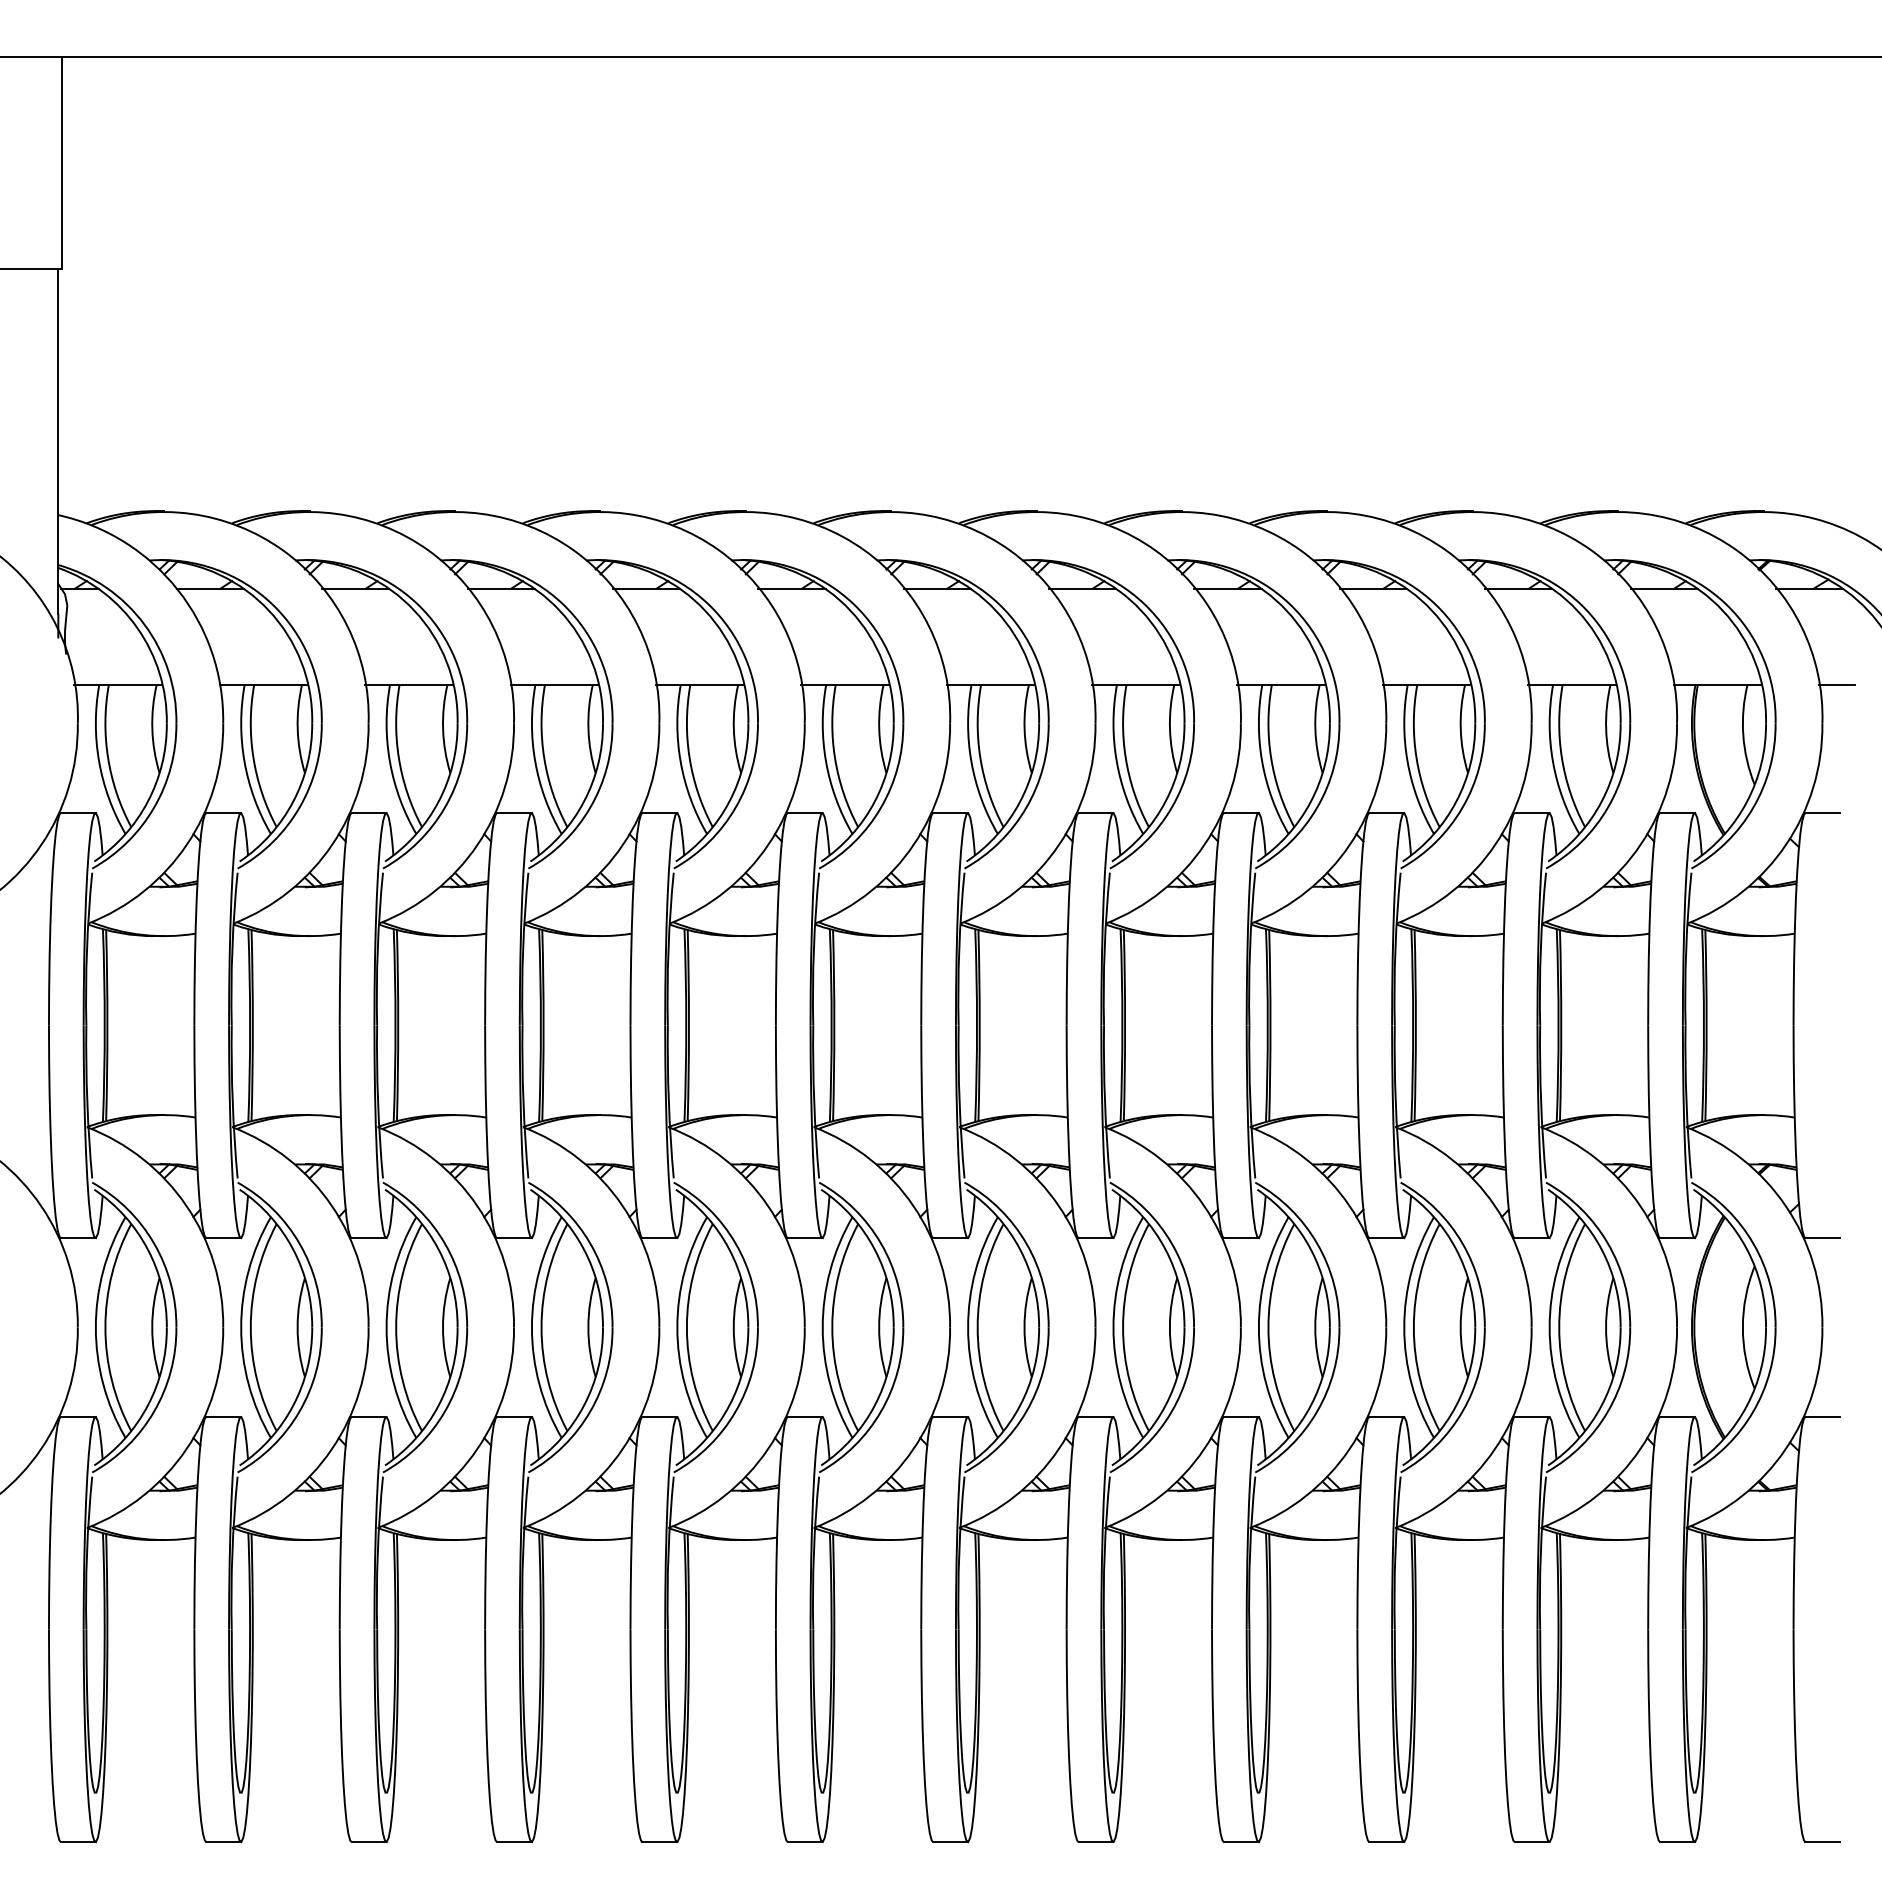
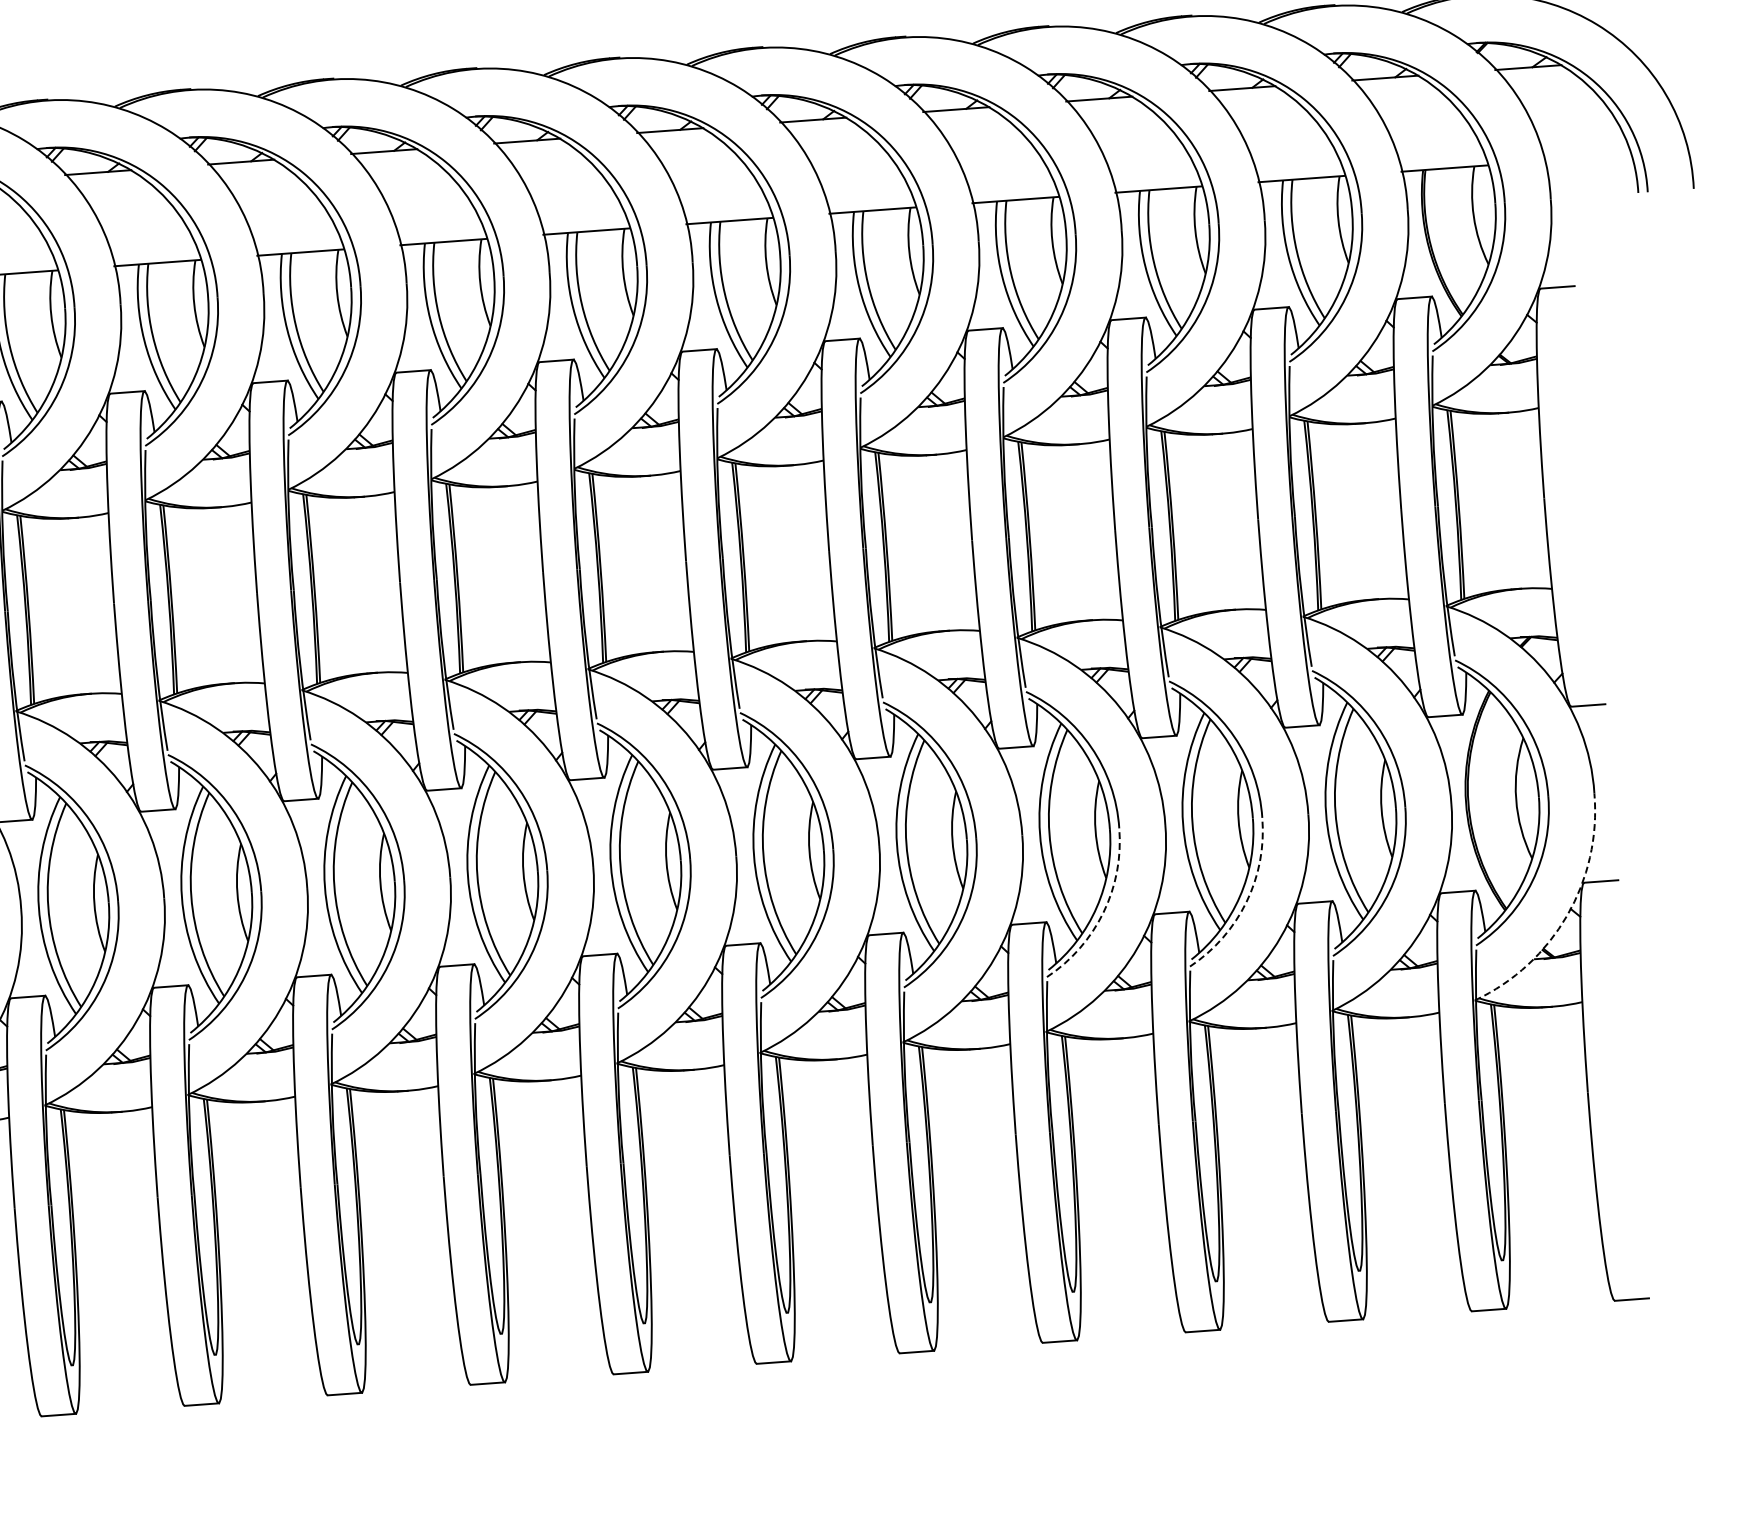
line: (1836, 684) -> (1561, 159), removed
arc: (1317, 1411) -> (1103, 912), solid -> dashed
arc: (1462, 1411) -> (1246, 902), solid -> dashed
arc: (1785, 1449) -> (1566, 916), solid -> dashed

